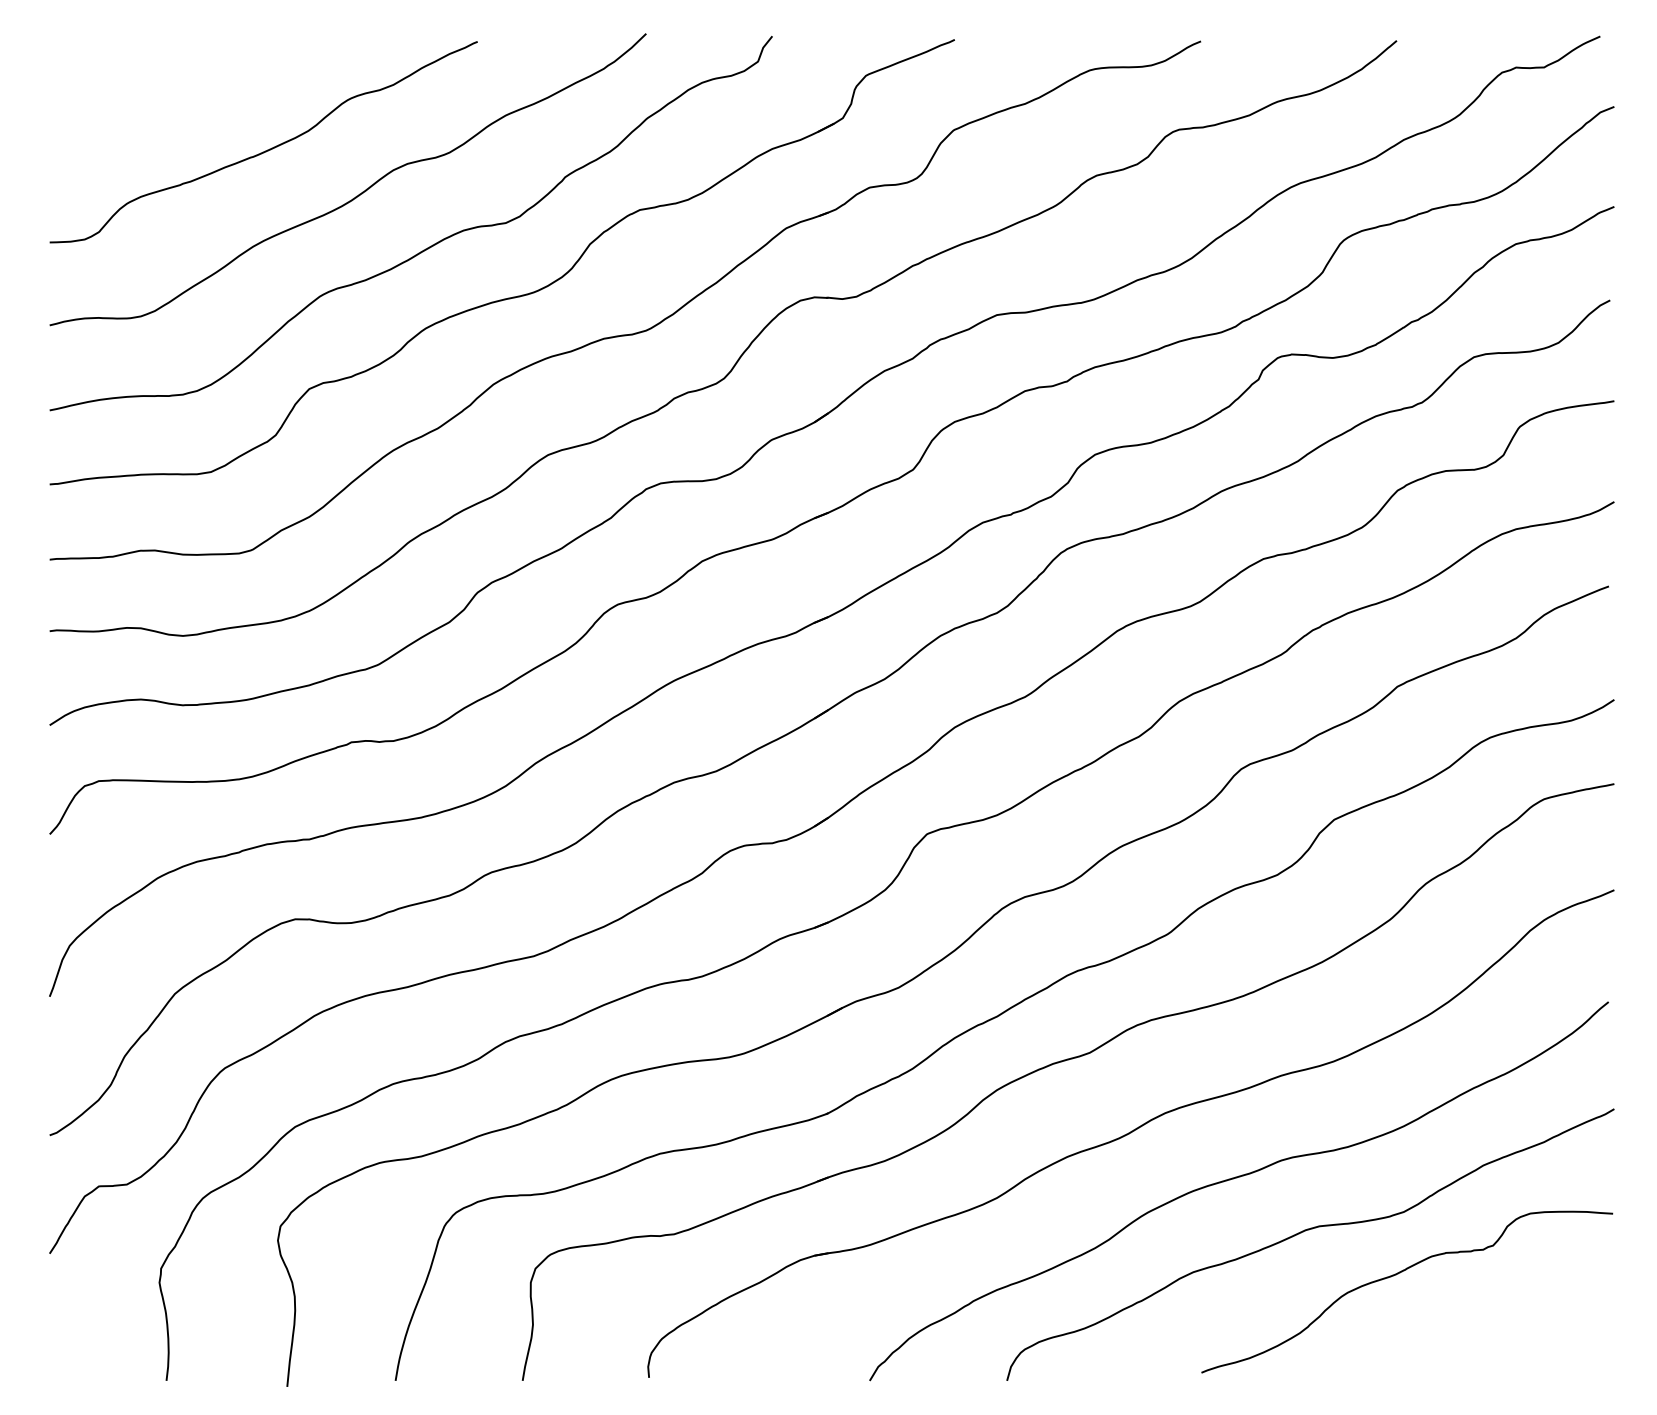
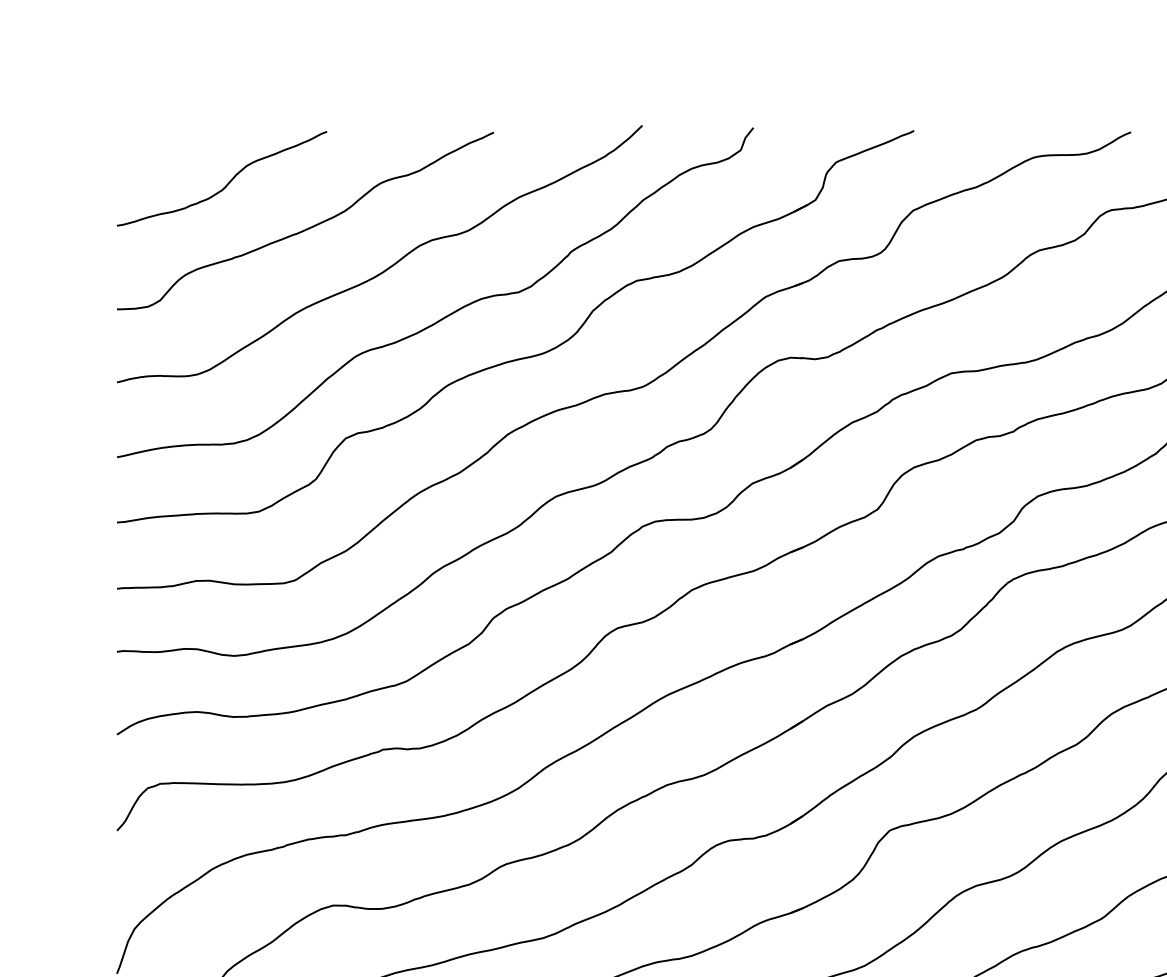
curve: (174, 100) -> (226, 184), added

